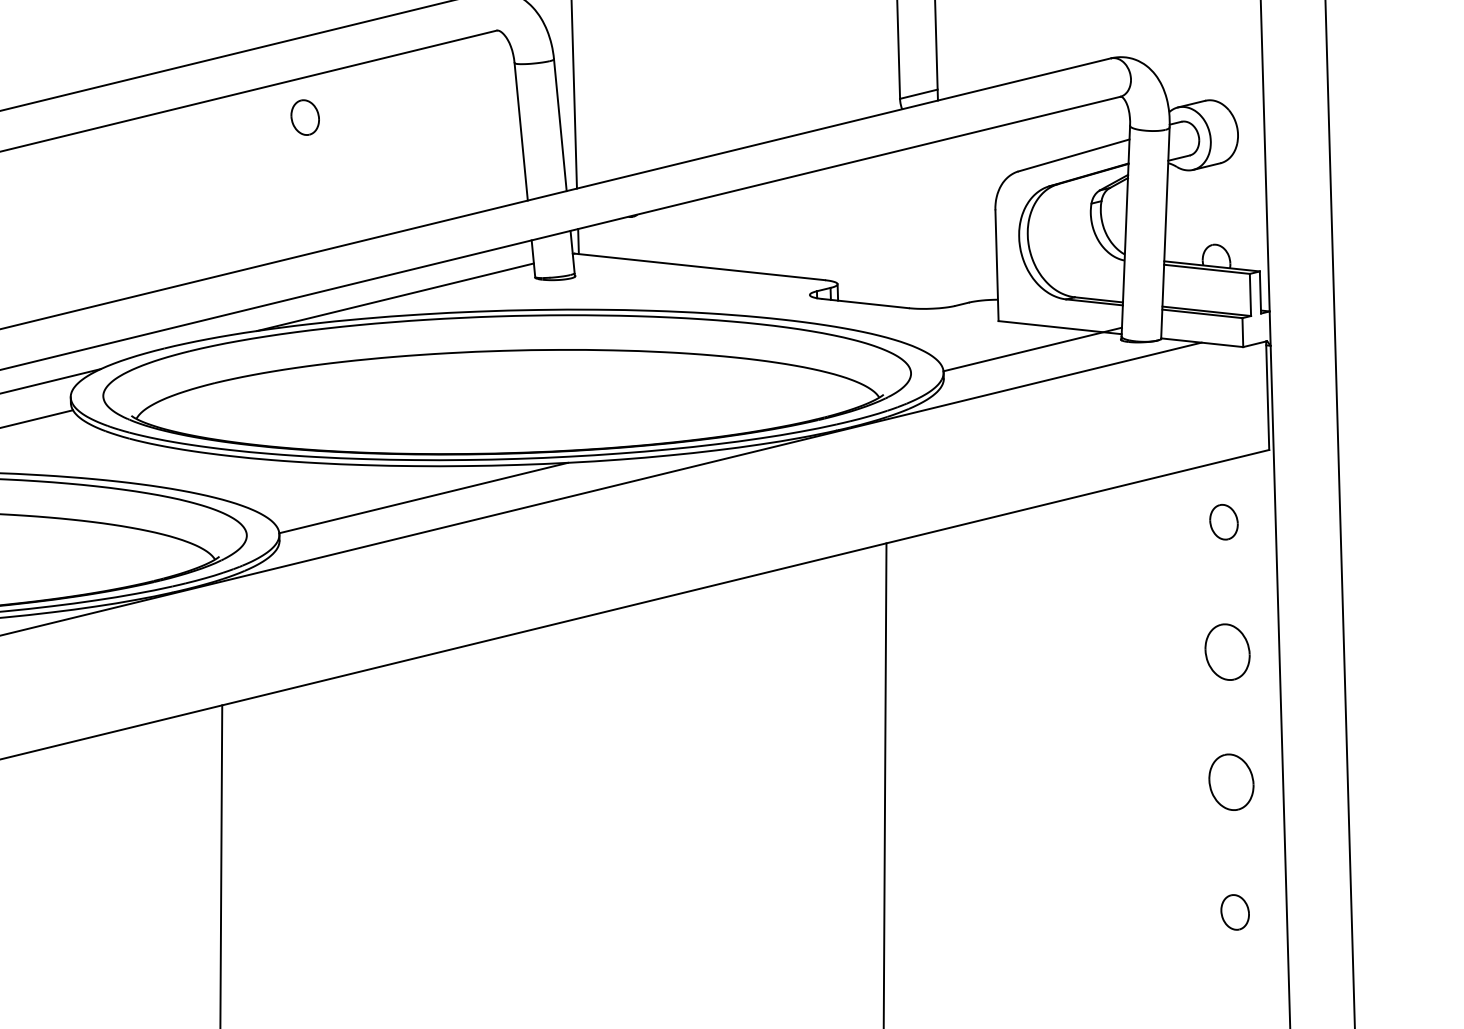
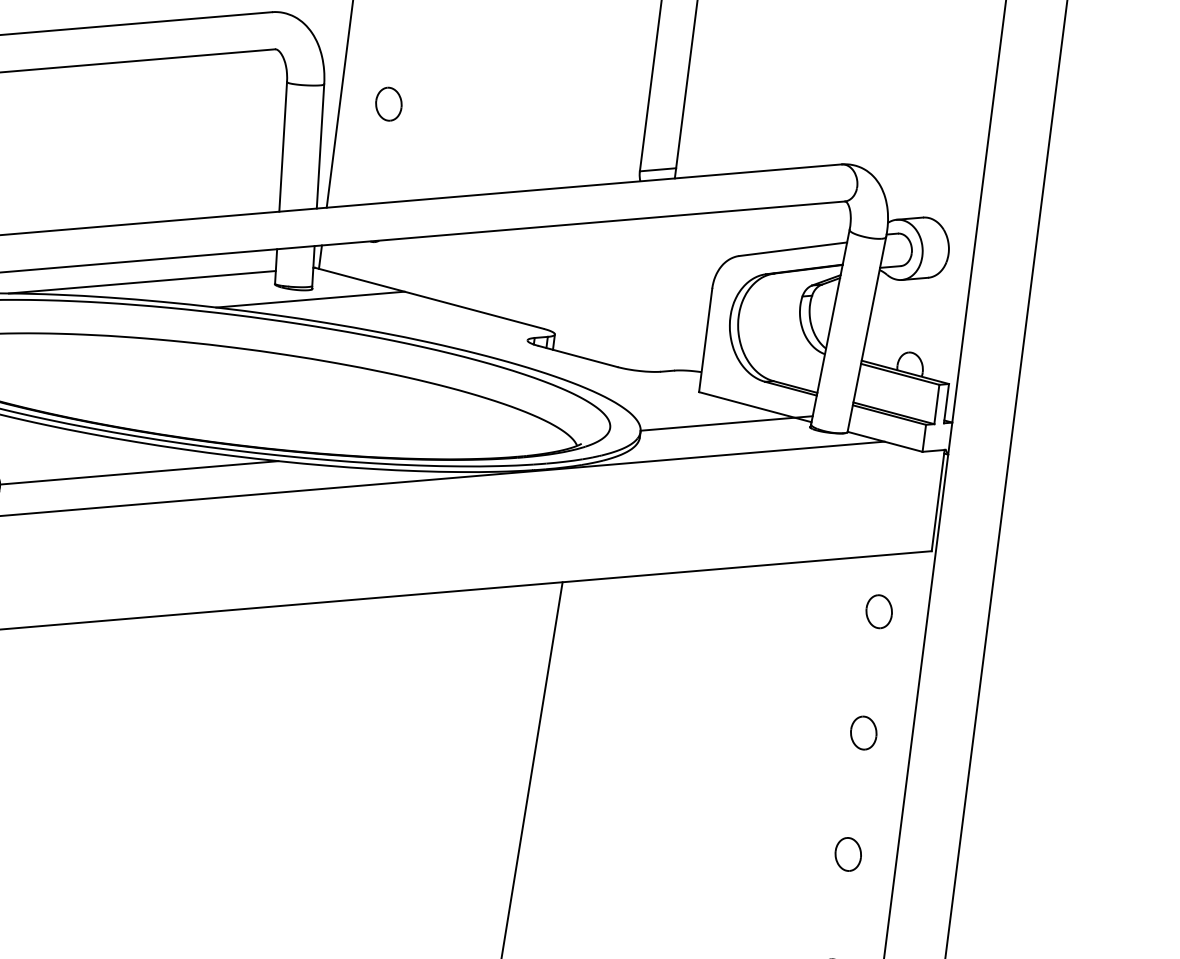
part: (304, 117) -> (388, 104), moved
line: (574, 287) -> (310, 299), added
part: (1227, 652) -> (863, 733), size x0.62
part: (1231, 782) -> (848, 854), size x0.62

